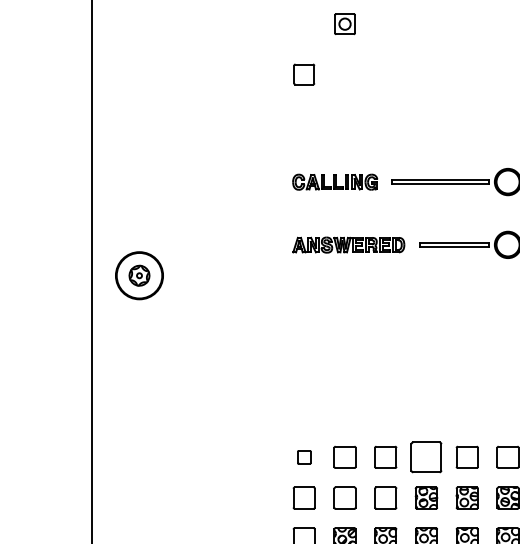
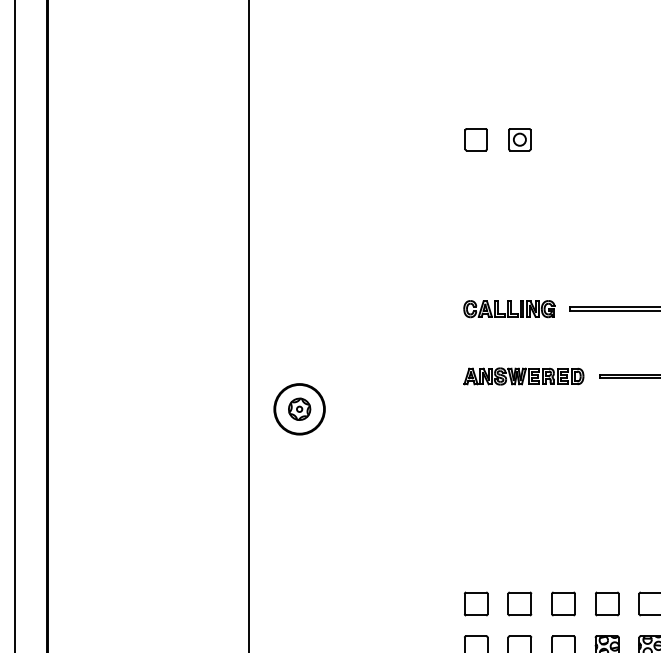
part: (303, 74) -> (475, 139), moved
part: (304, 456) -> (476, 603), size x1.67
part: (426, 456) -> (607, 603), size x0.71

